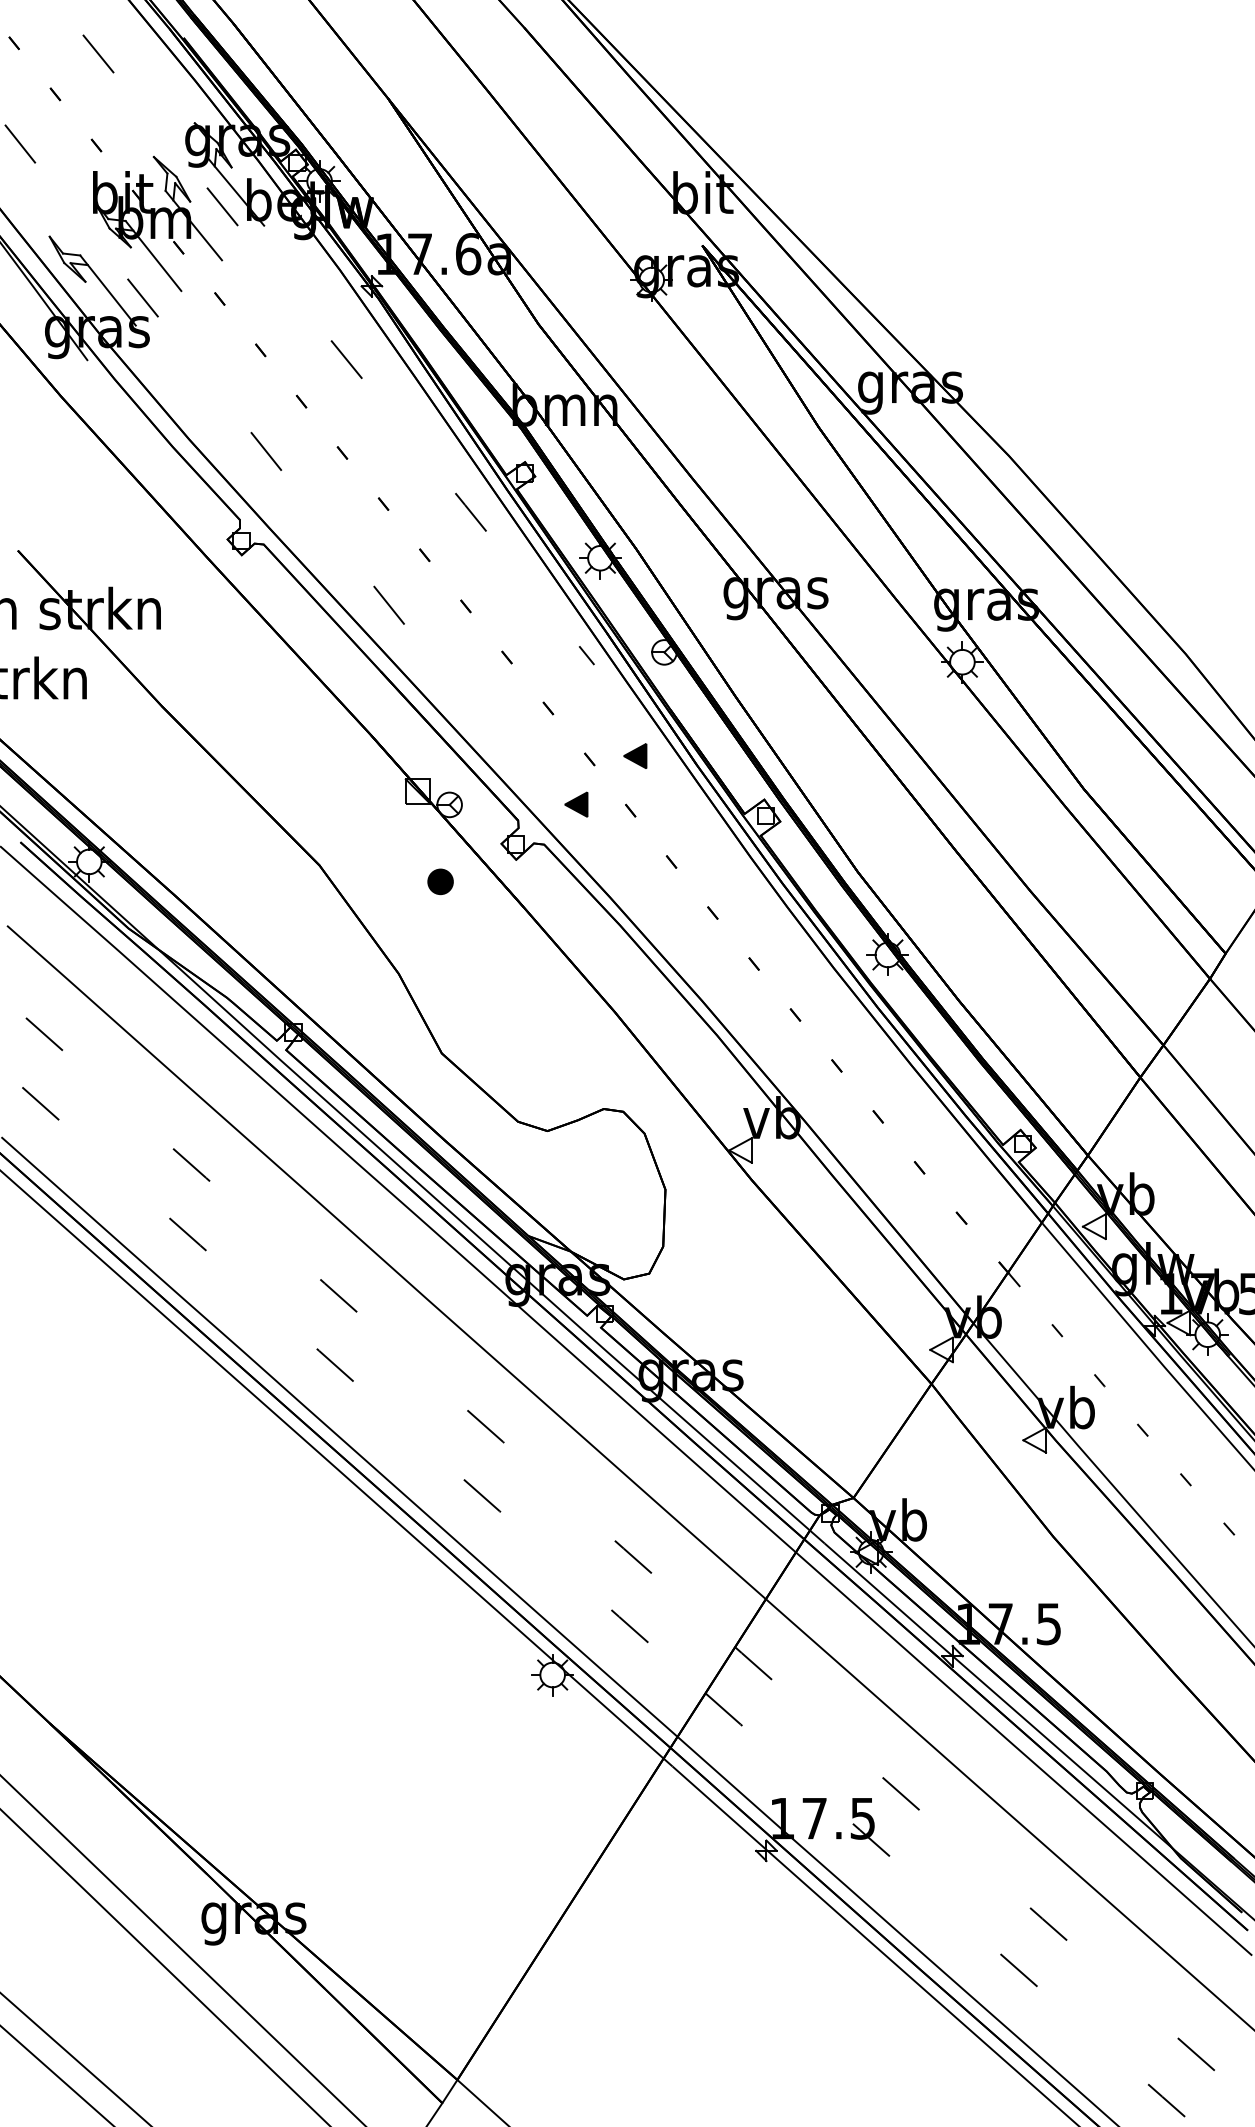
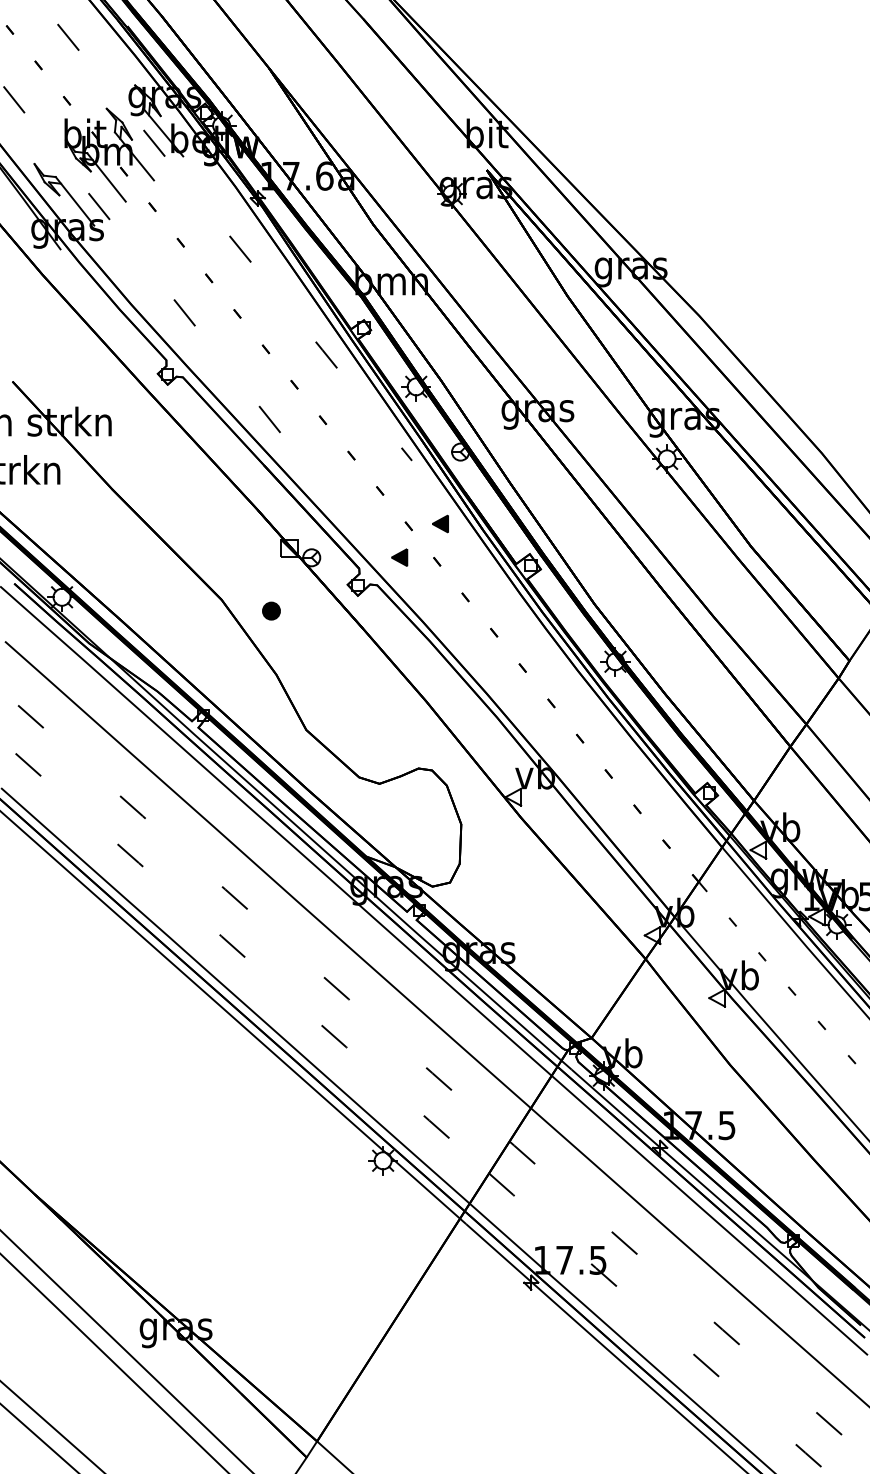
part: (440, 880) -> (271, 610), moved

